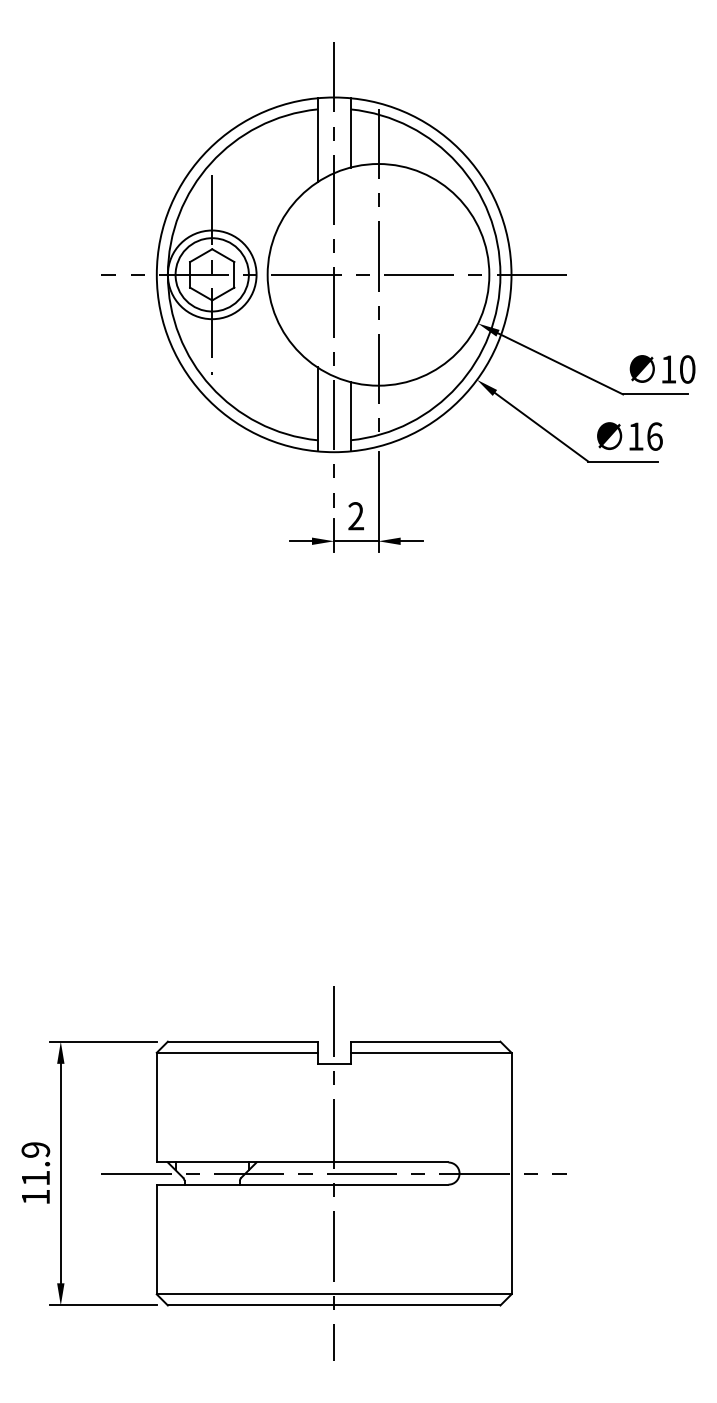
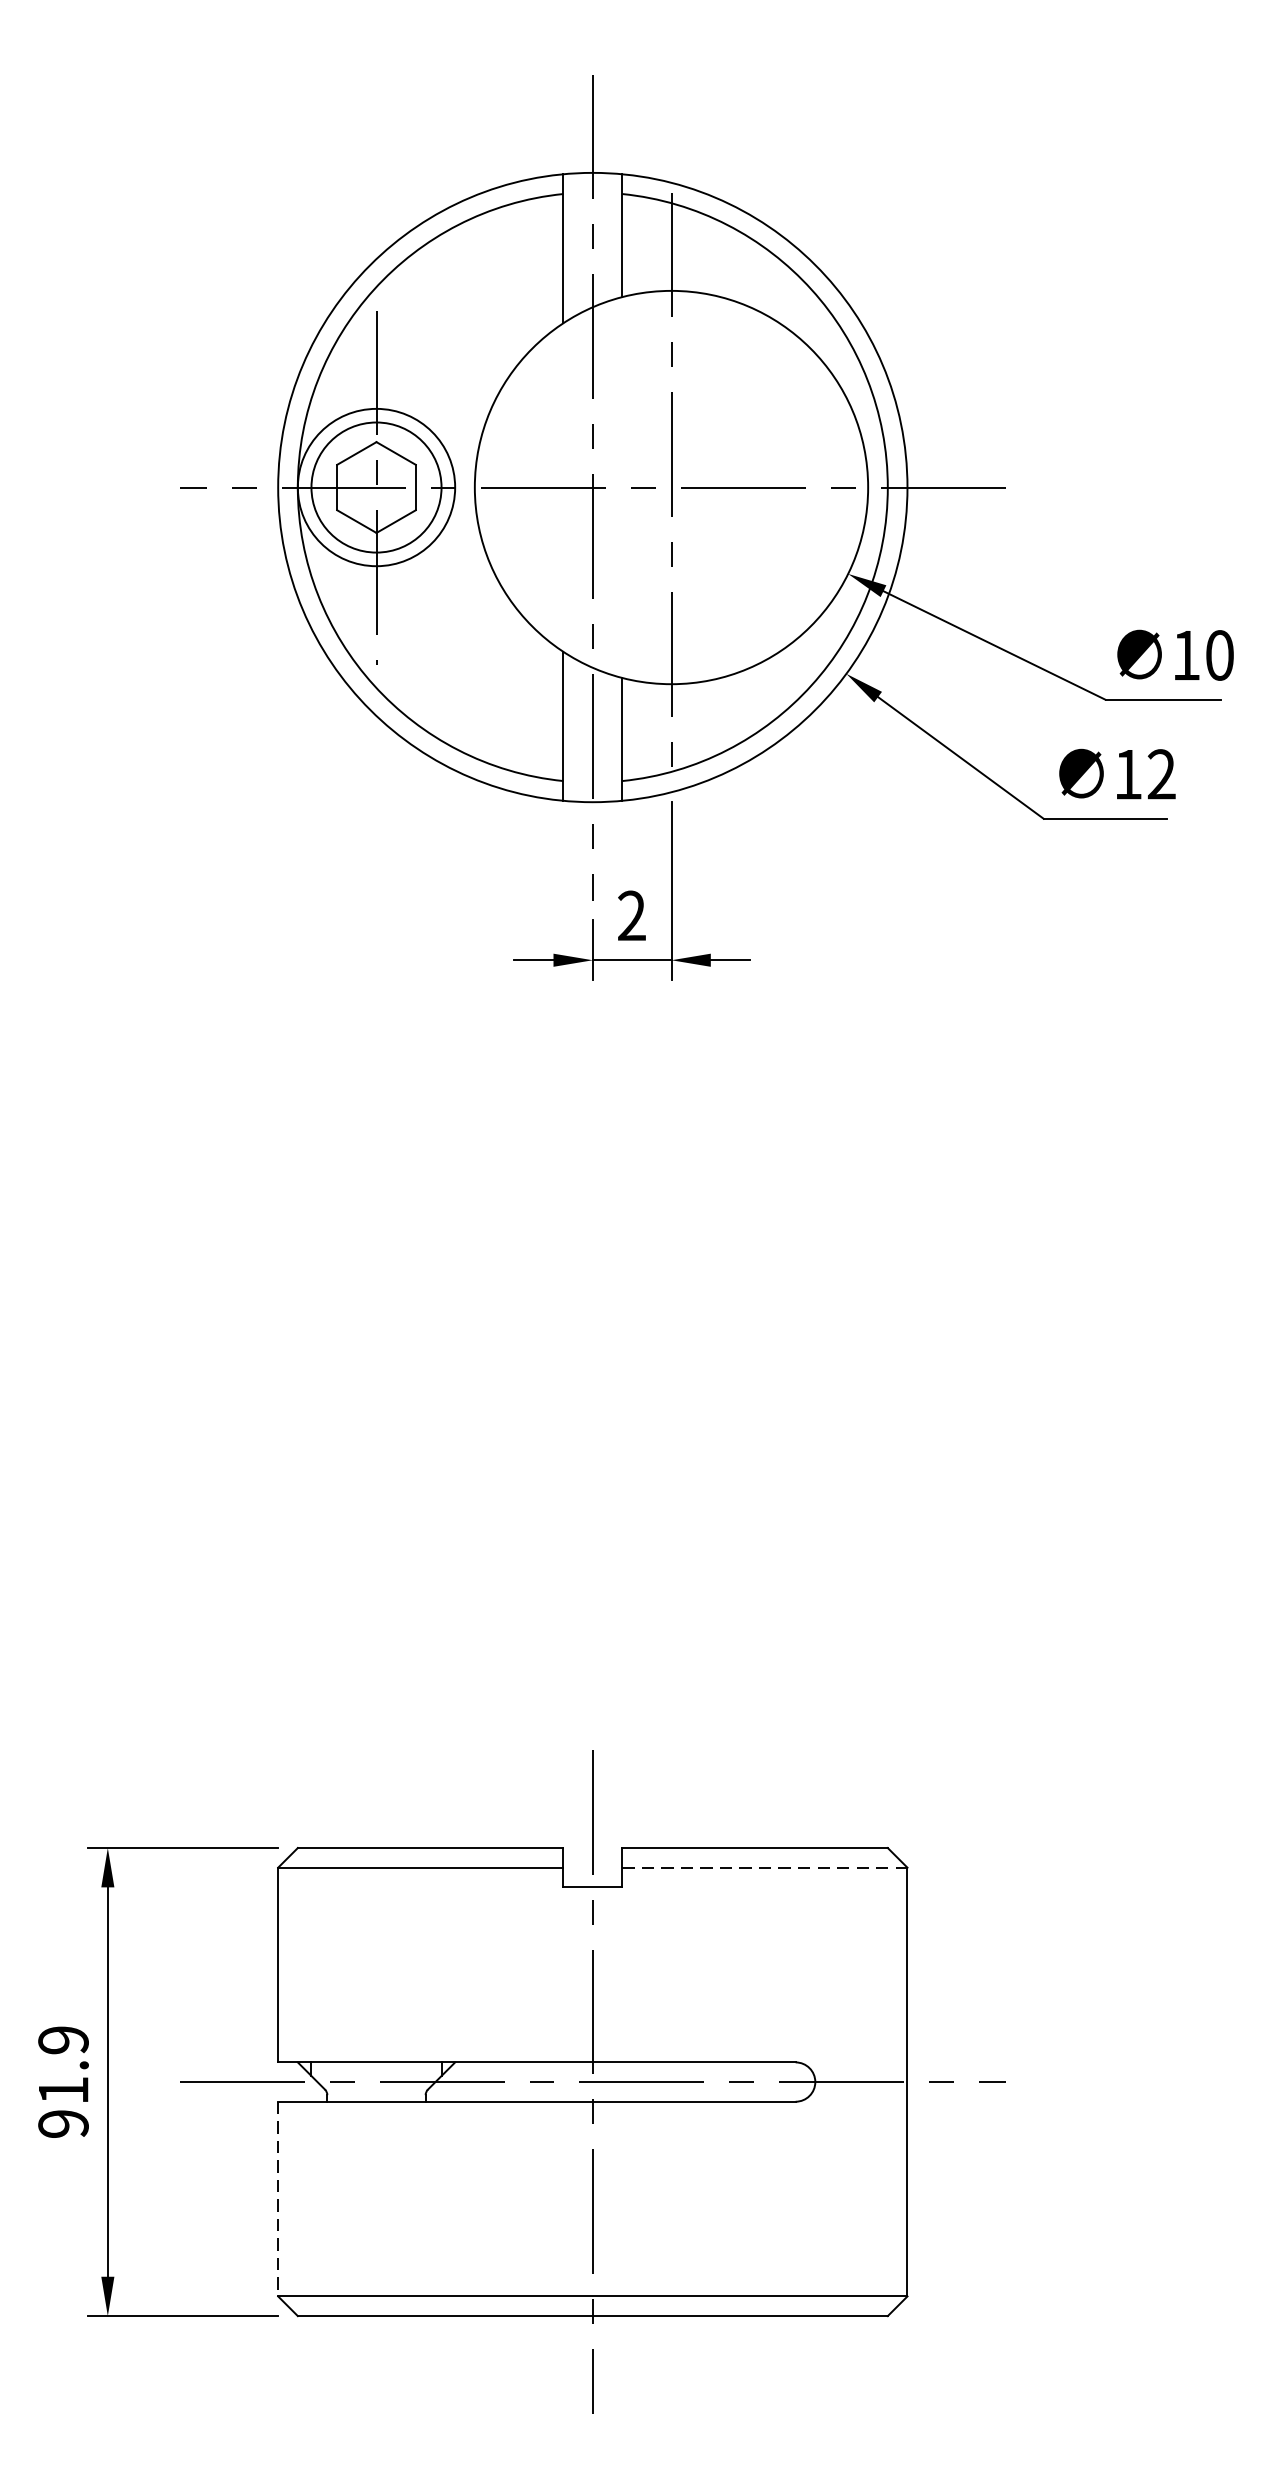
text: (654, 436) -> (1161, 774), 16 -> 12
line: (431, 1052) -> (765, 1867), solid -> dashed
text: (35, 1197) -> (62, 2124), 11.9 -> 91.9
line: (156, 1239) -> (277, 2199), solid -> dashed

